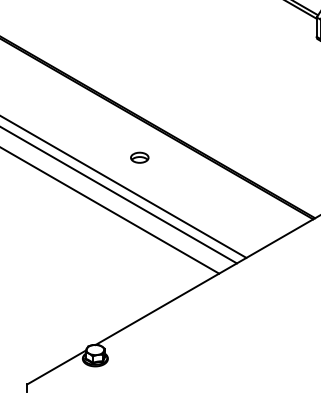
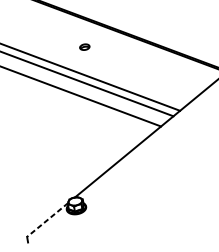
part: (139, 157) -> (84, 47), size x0.7
line: (56, 367) -> (47, 220), solid -> dashed

